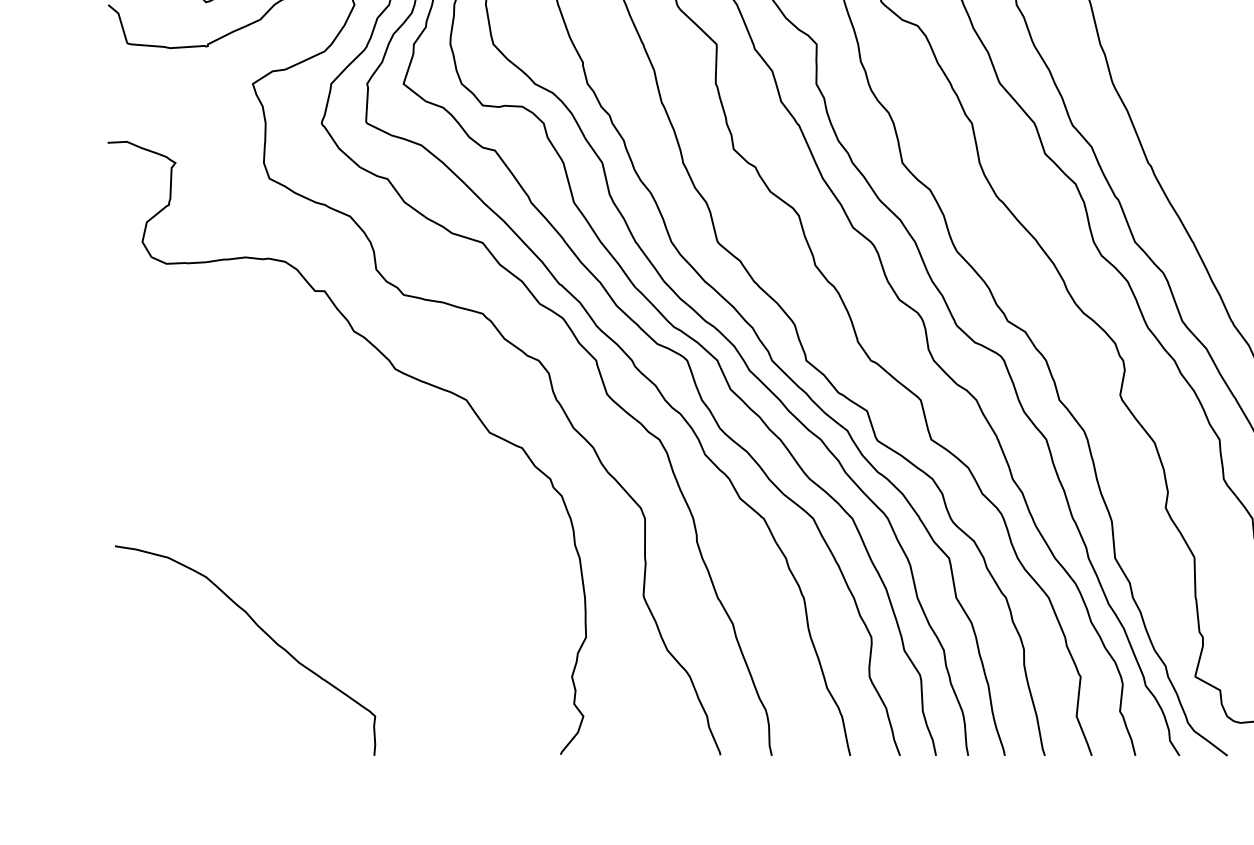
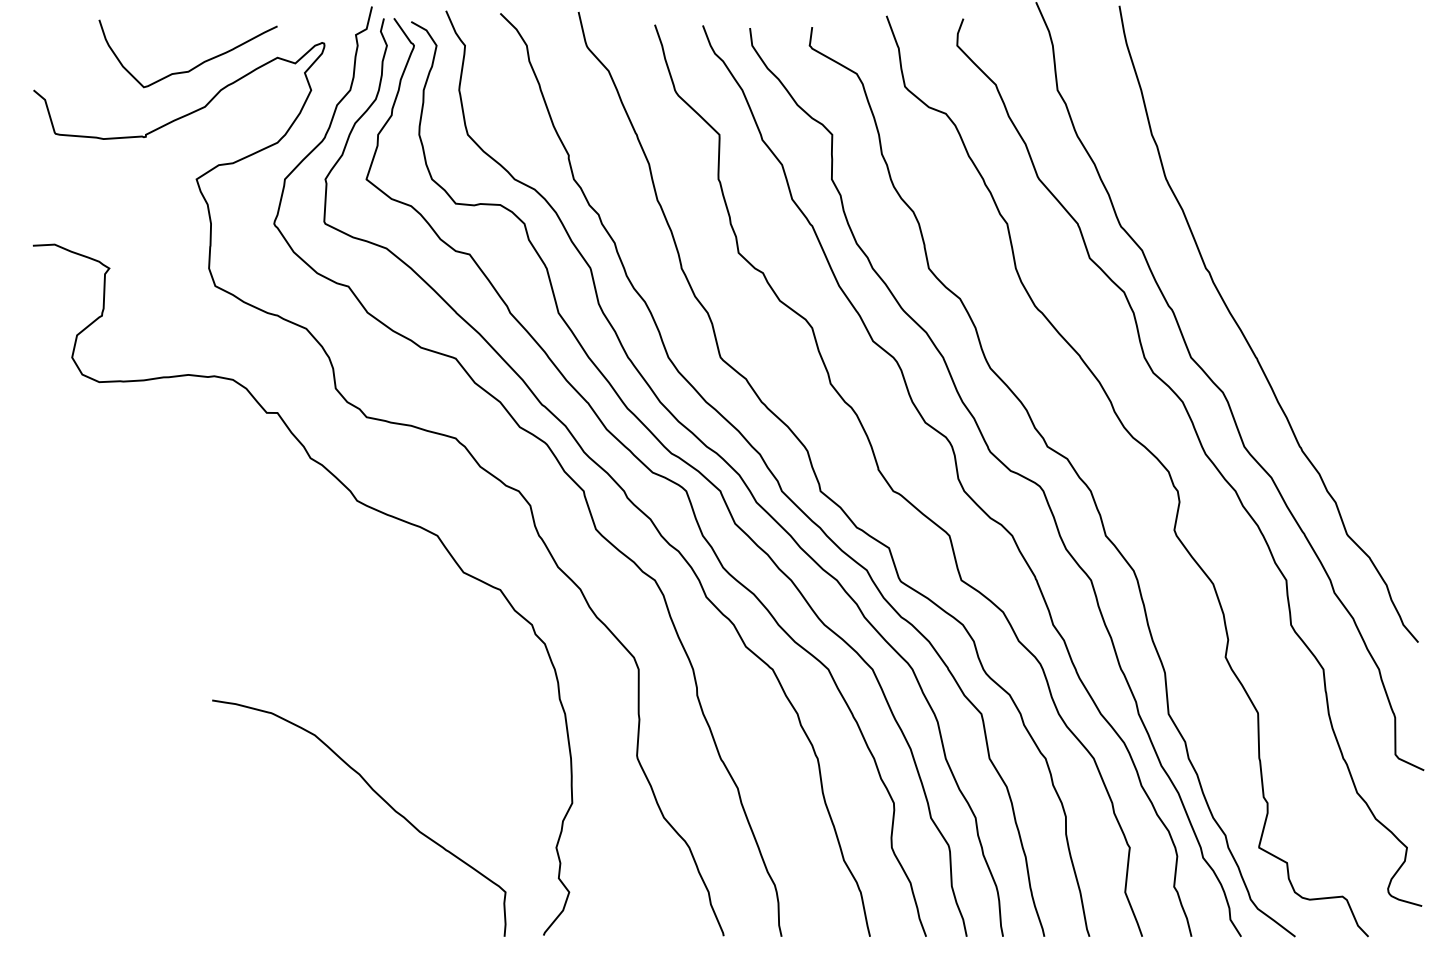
curve: (263, 632) -> (379, 797), moved

